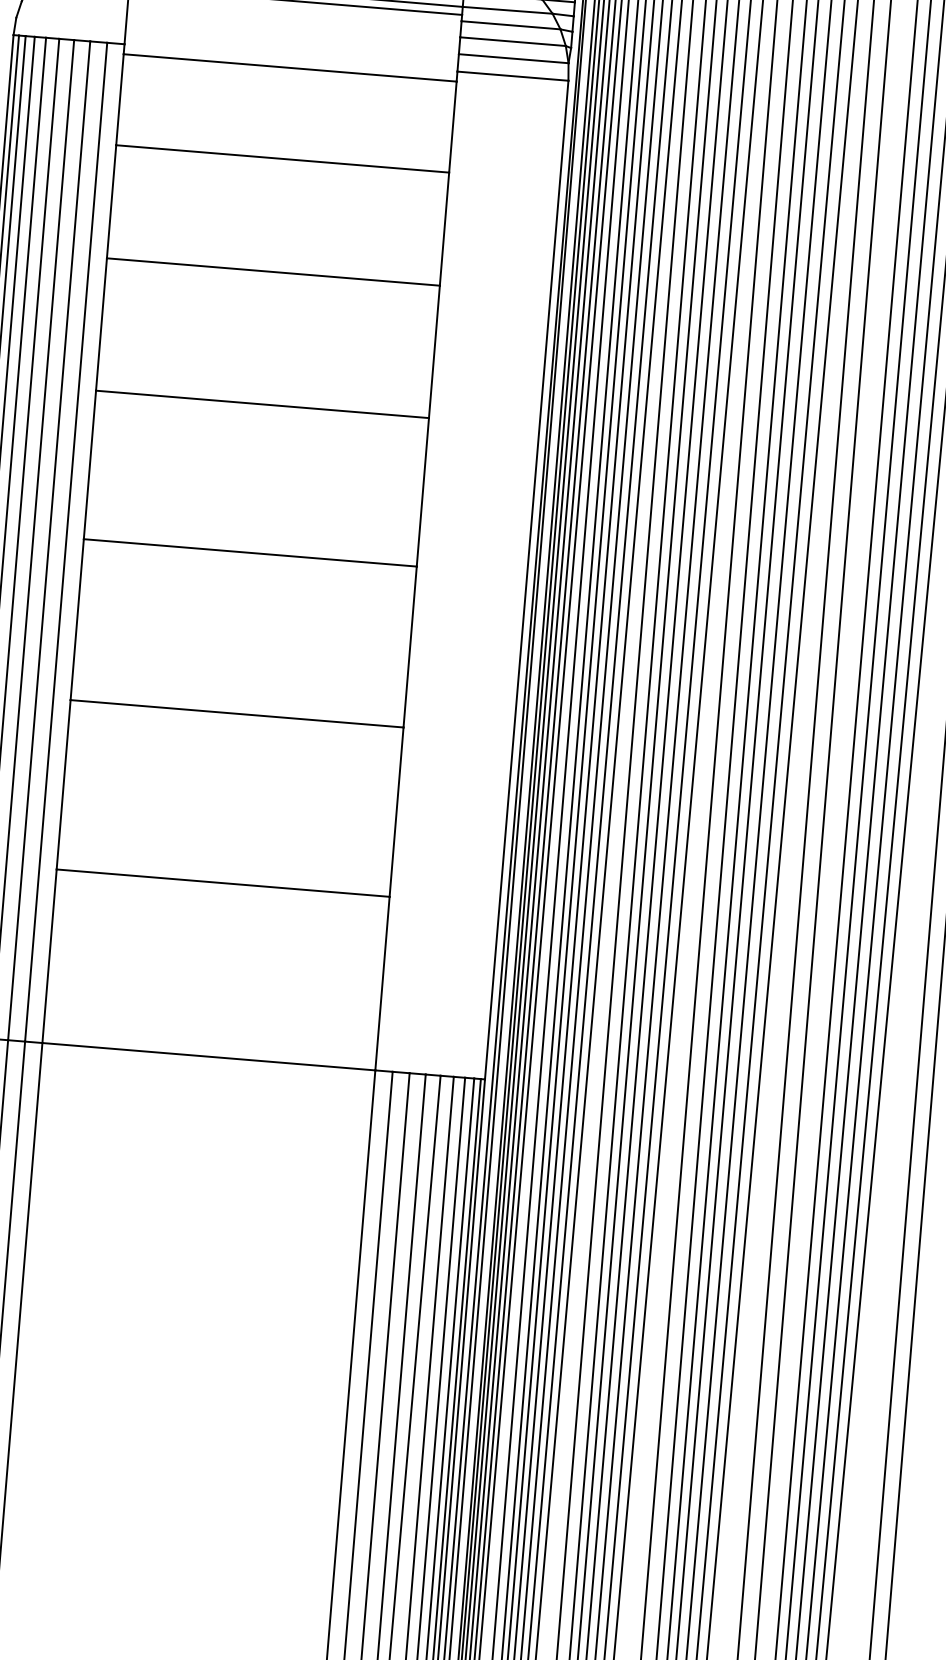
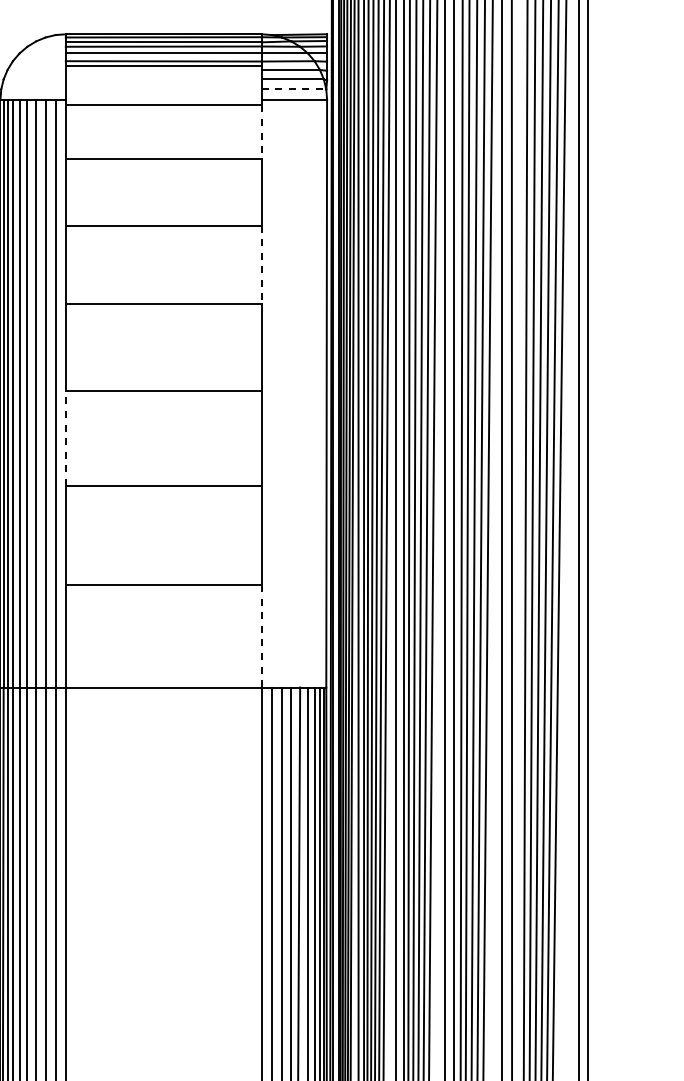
line: (514, 58) -> (294, 89), solid -> dashed
line: (452, 127) -> (261, 132), solid -> dashed
line: (433, 351) -> (261, 264), solid -> dashed
line: (76, 618) -> (65, 437), solid -> dashed
line: (382, 983) -> (261, 636), solid -> dashed

